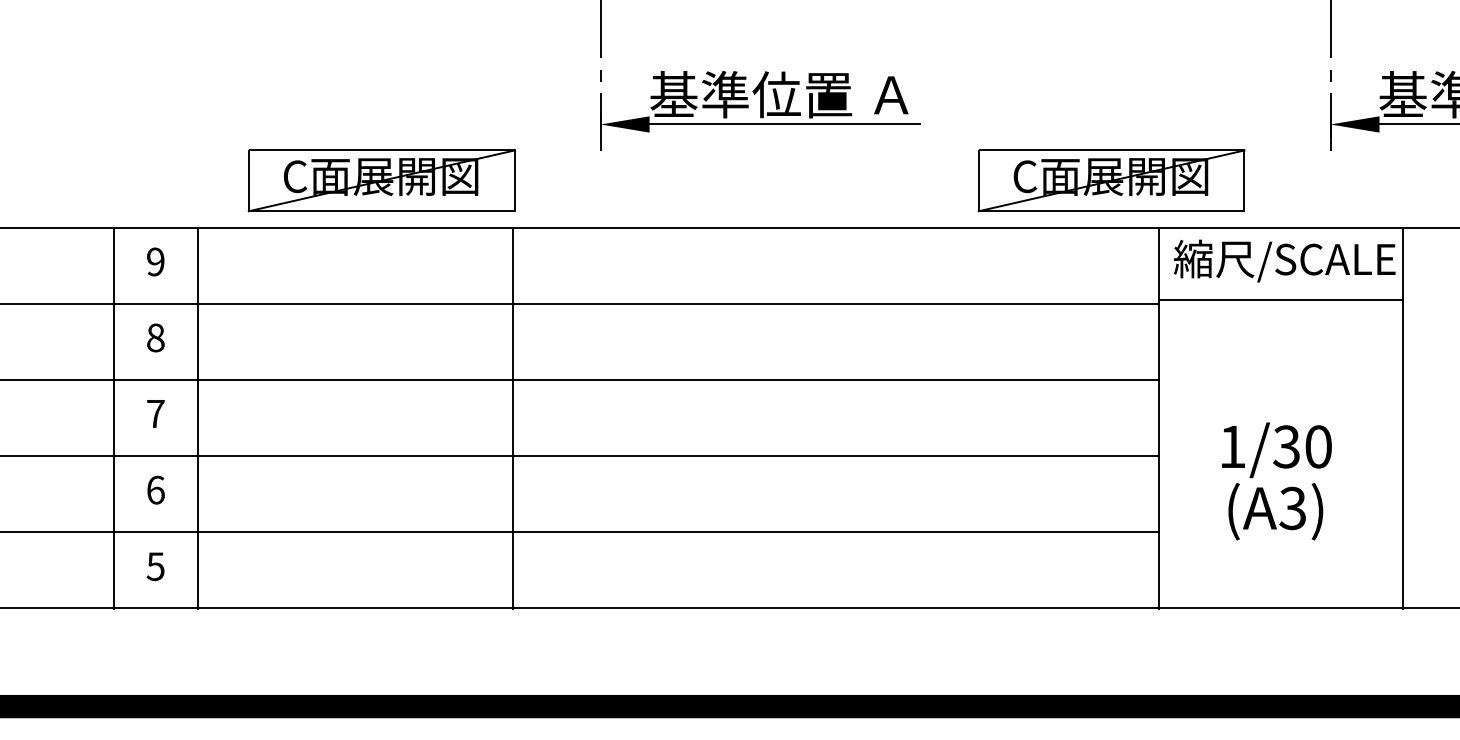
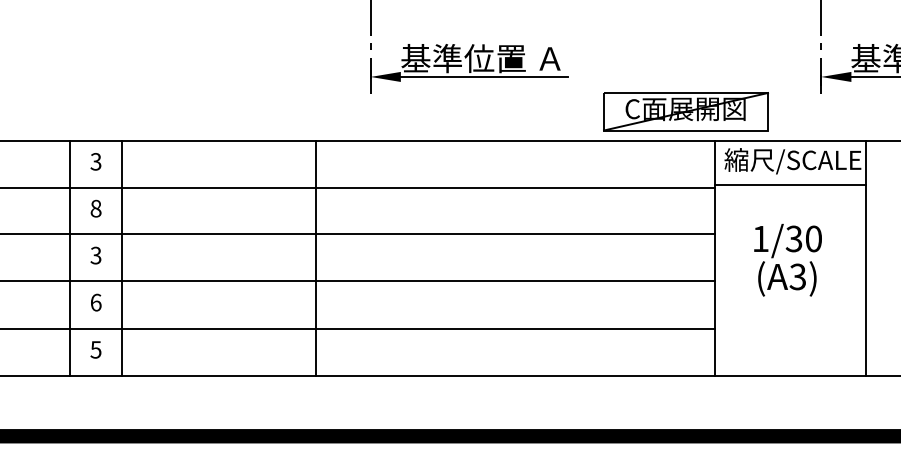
part: (381, 180) -> (235, 111), removed
text: (154, 261) -> (95, 161), 9 -> 3
text: (154, 413) -> (95, 255), 7 -> 3
text: (1275, 481) -> (787, 260), moved

